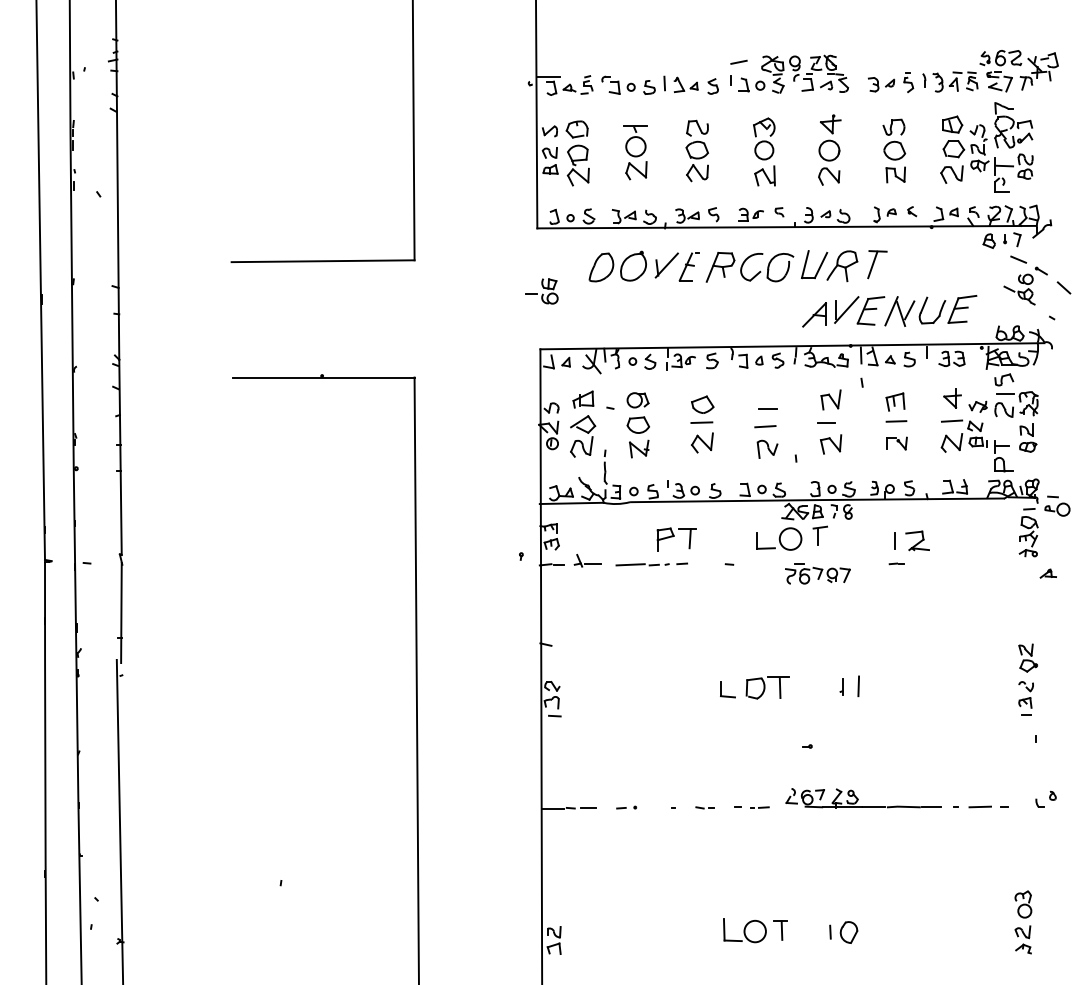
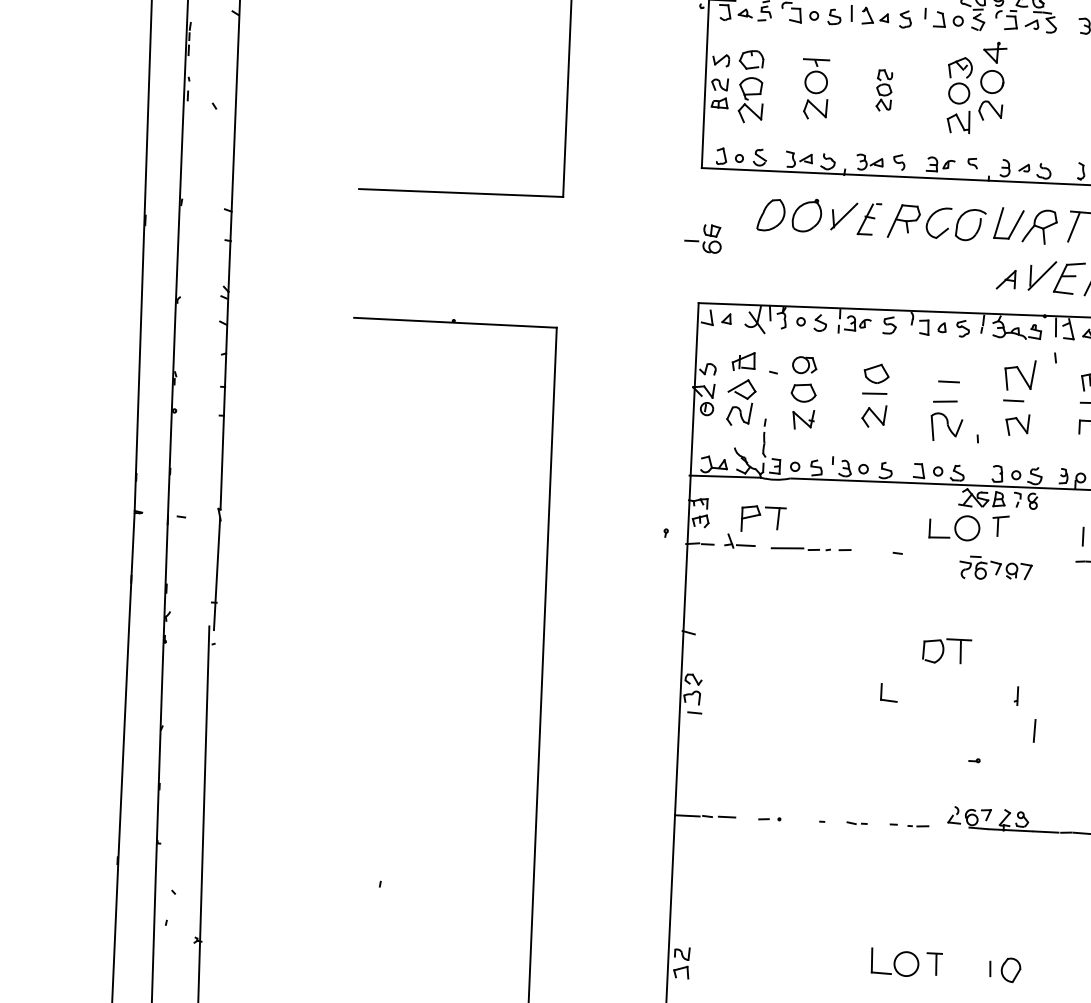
part: (829, 149) -> (992, 80), moved
part: (696, 150) -> (883, 89), size x0.6
part: (814, 314) -> (1006, 279), size x0.7
part: (830, 399) -> (1019, 374), size x1.4
part: (767, 448) -> (946, 426), size x1.4
part: (676, 539) -> (763, 518), moved
line: (858, 686) -> (1034, 731), moved
part: (767, 687) -> (946, 650), moved

